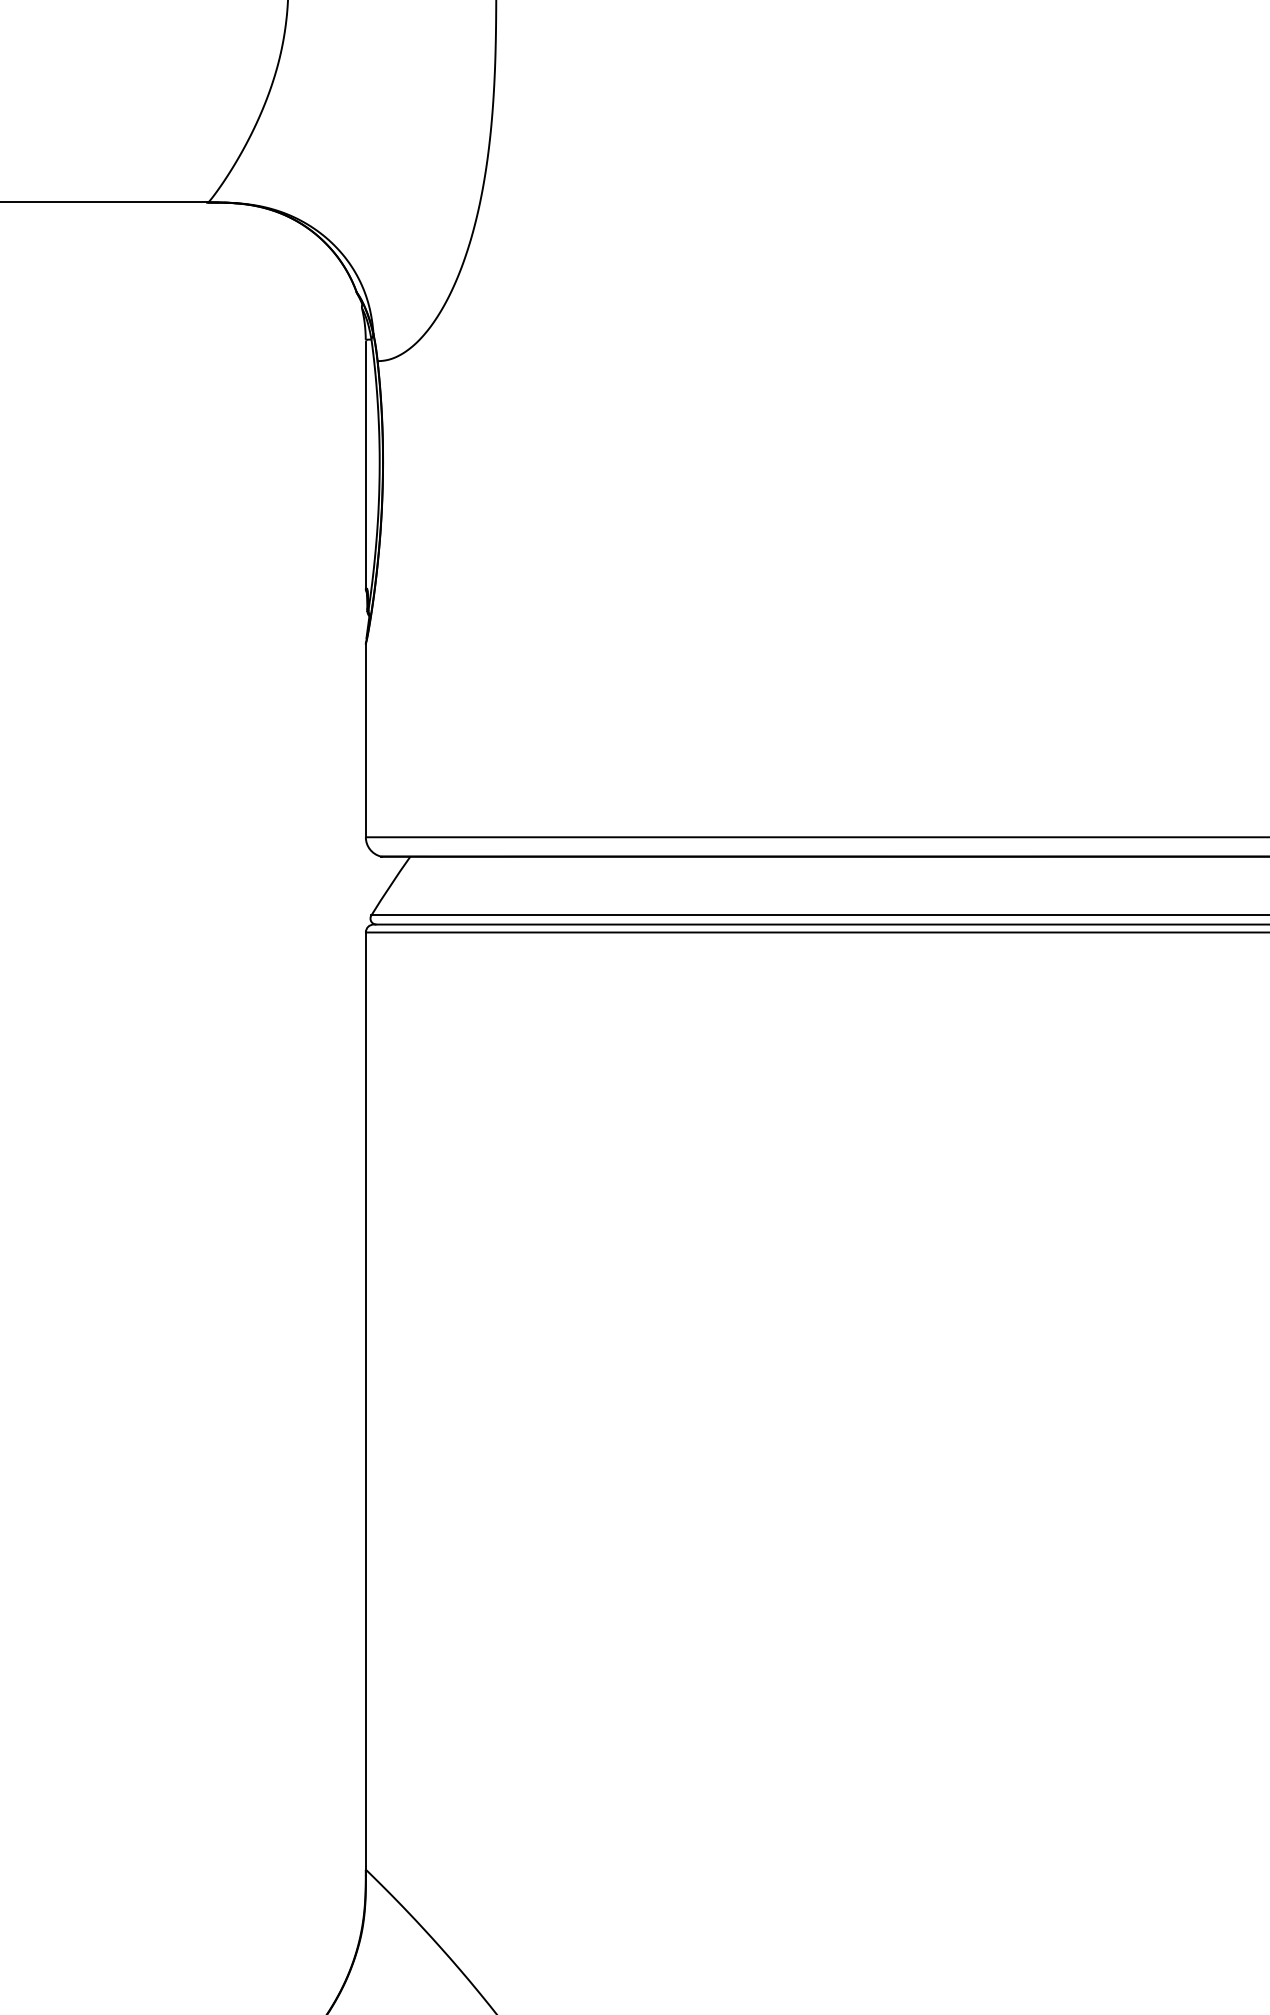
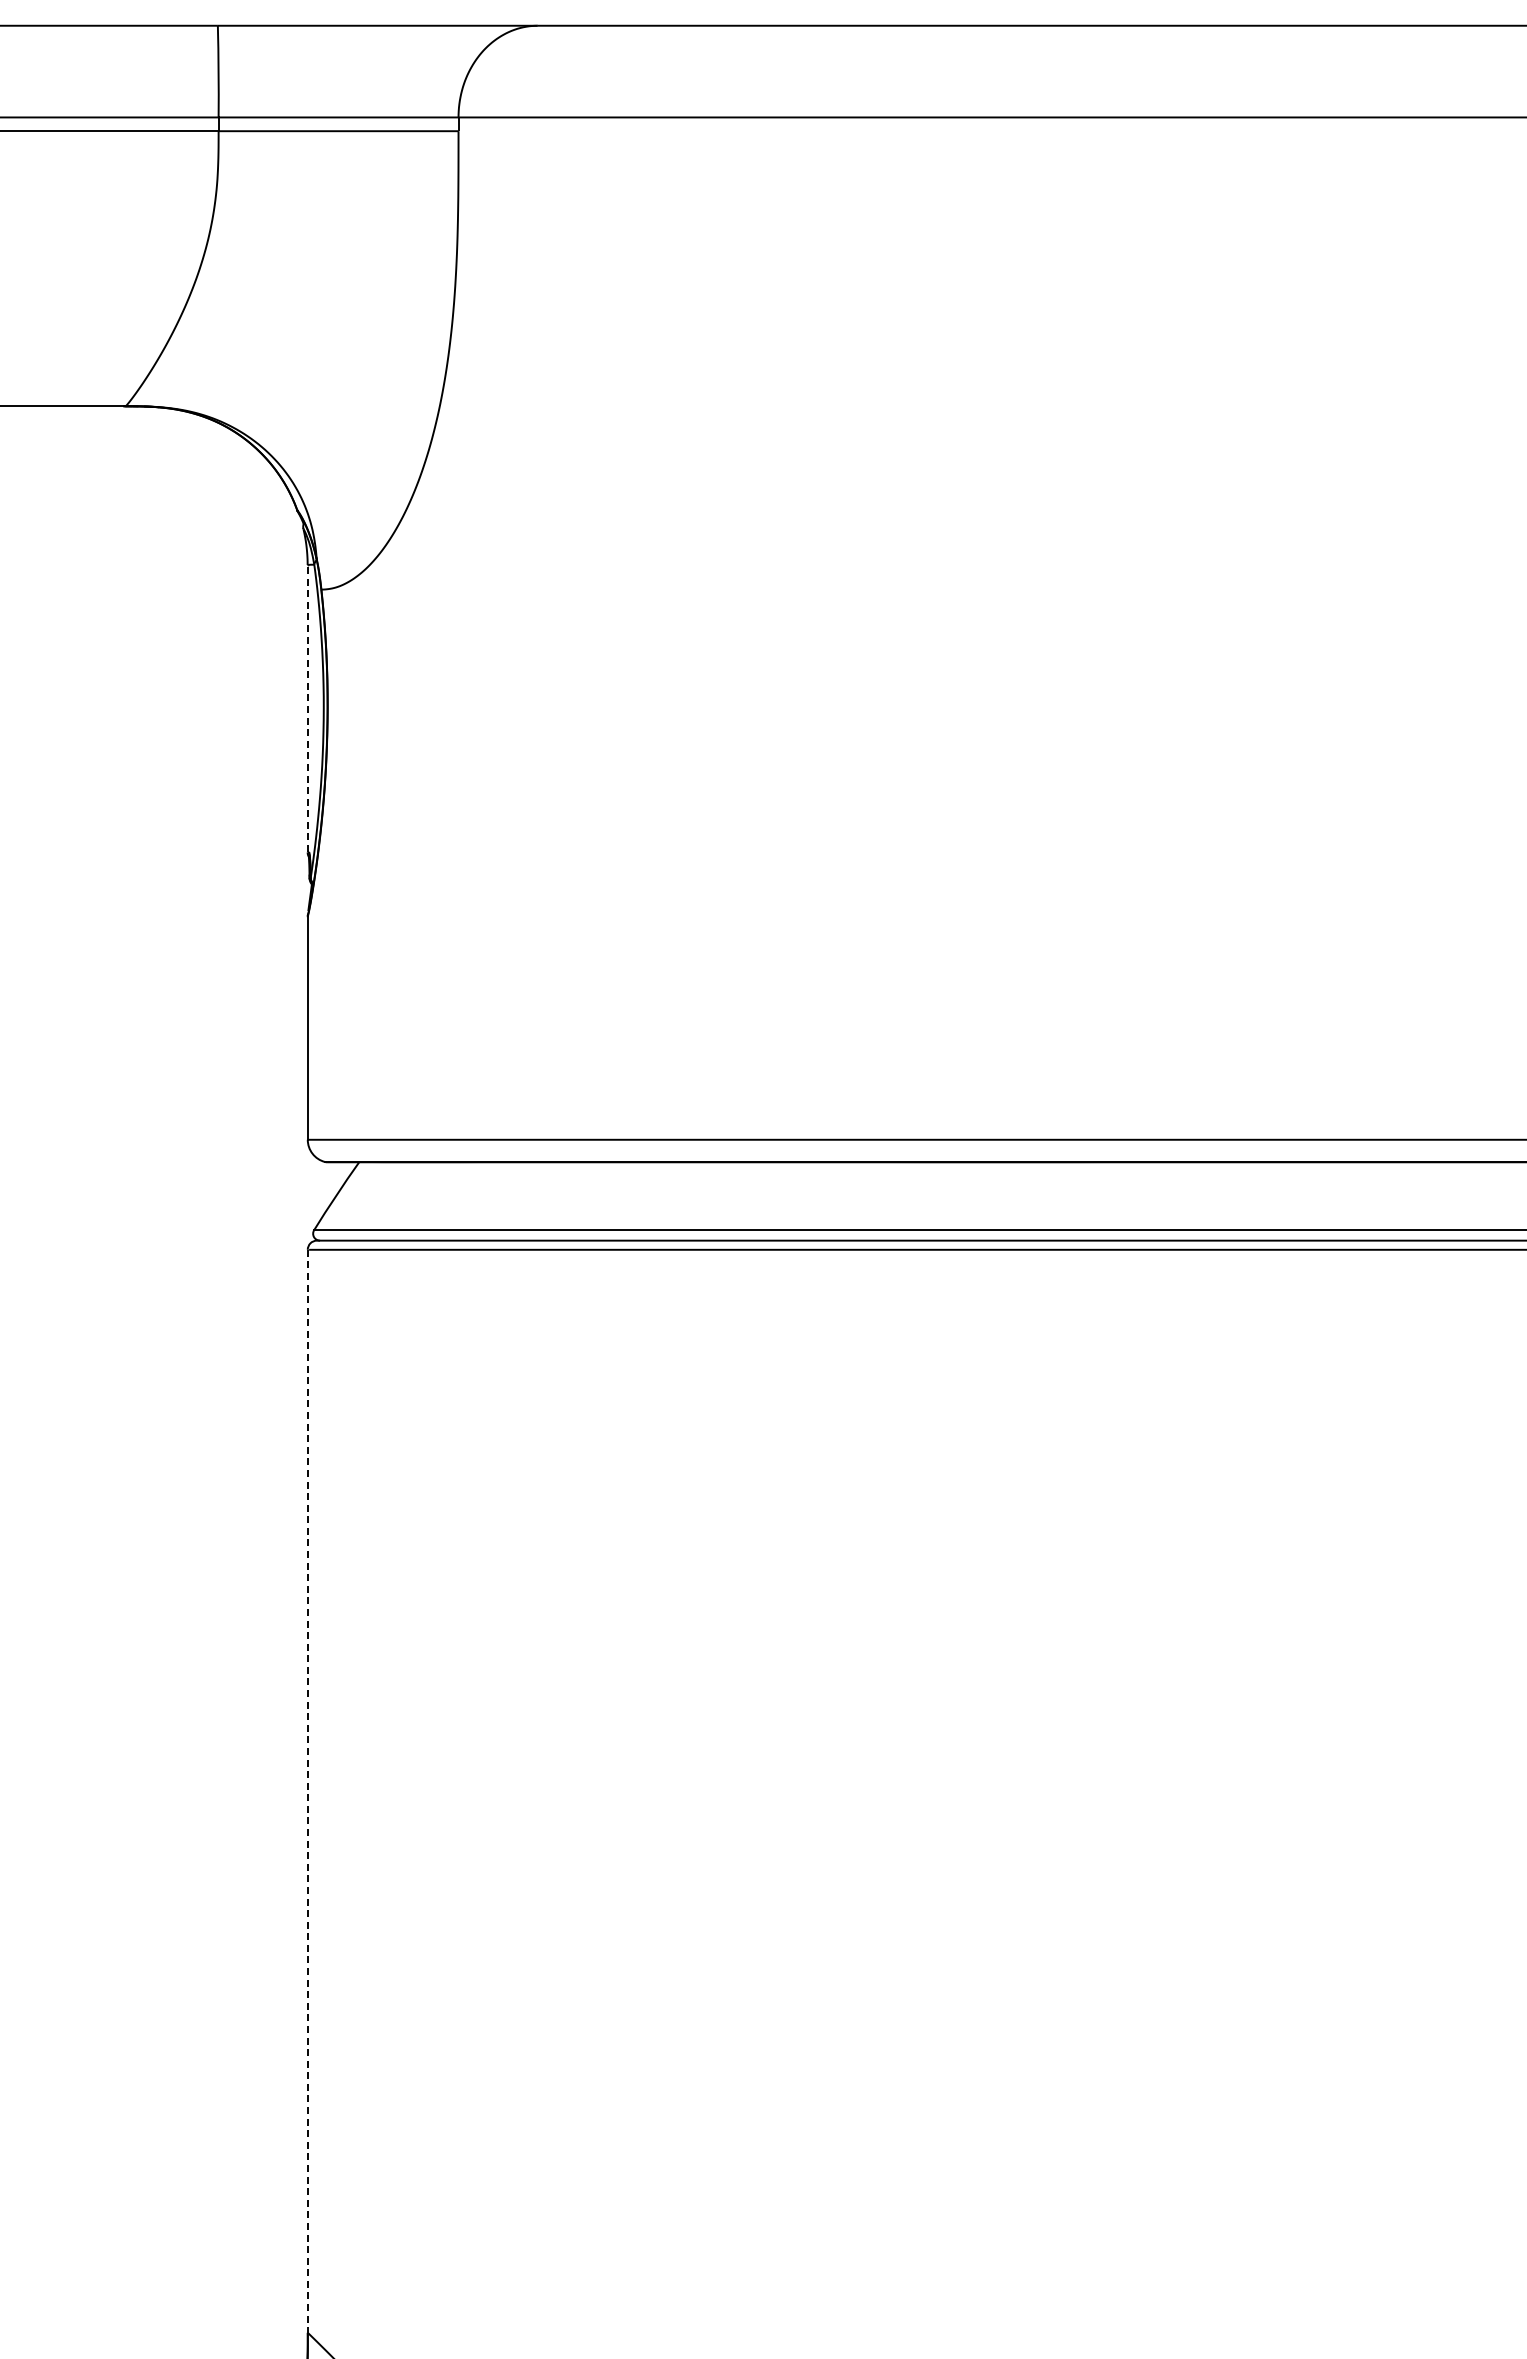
line: (365, 464) -> (307, 709), solid -> dashed
line: (366, 1401) -> (308, 1791), solid -> dashed

